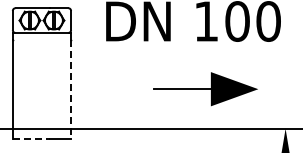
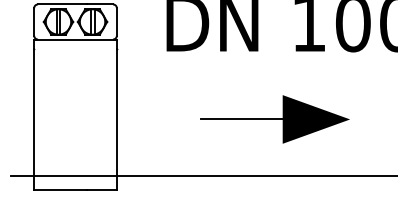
line: (71, 89) -> (117, 119), dashed -> solid
part: (205, 89) -> (275, 119), moved
line: (31, 138) -> (60, 189), dashed -> solid

